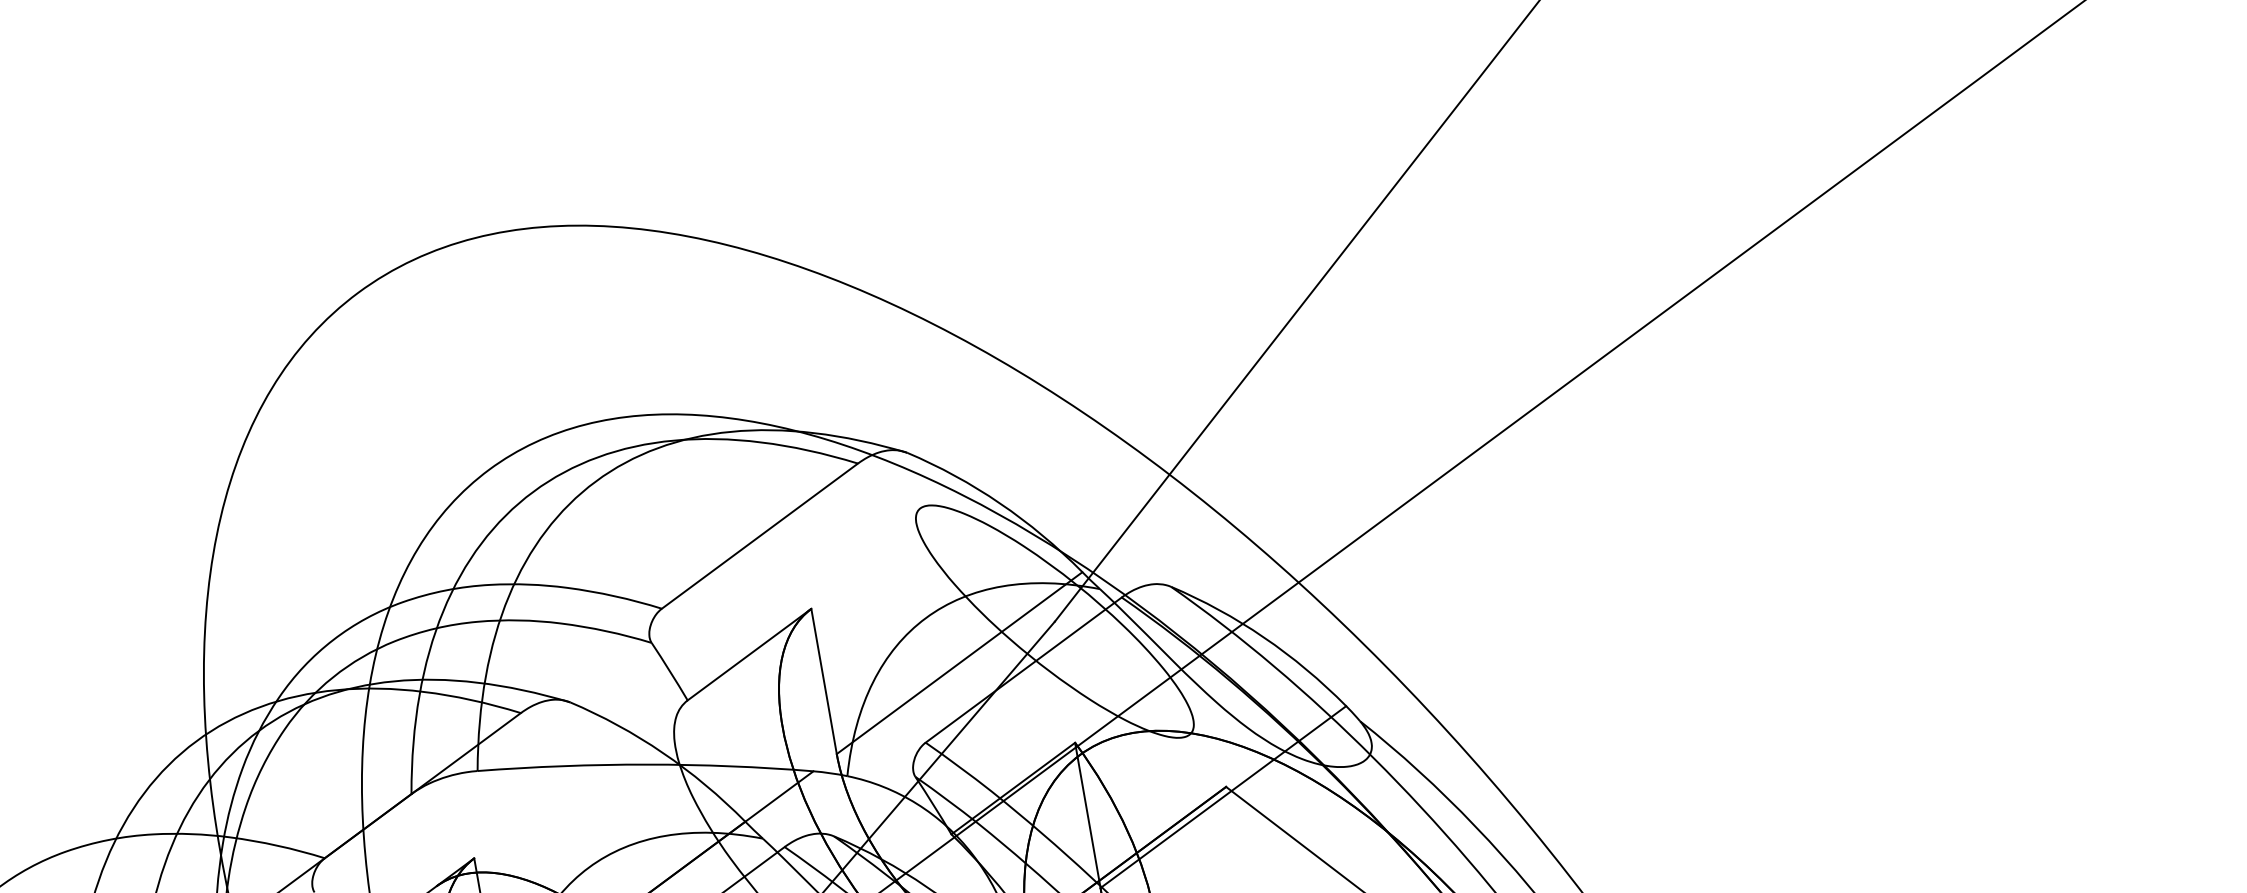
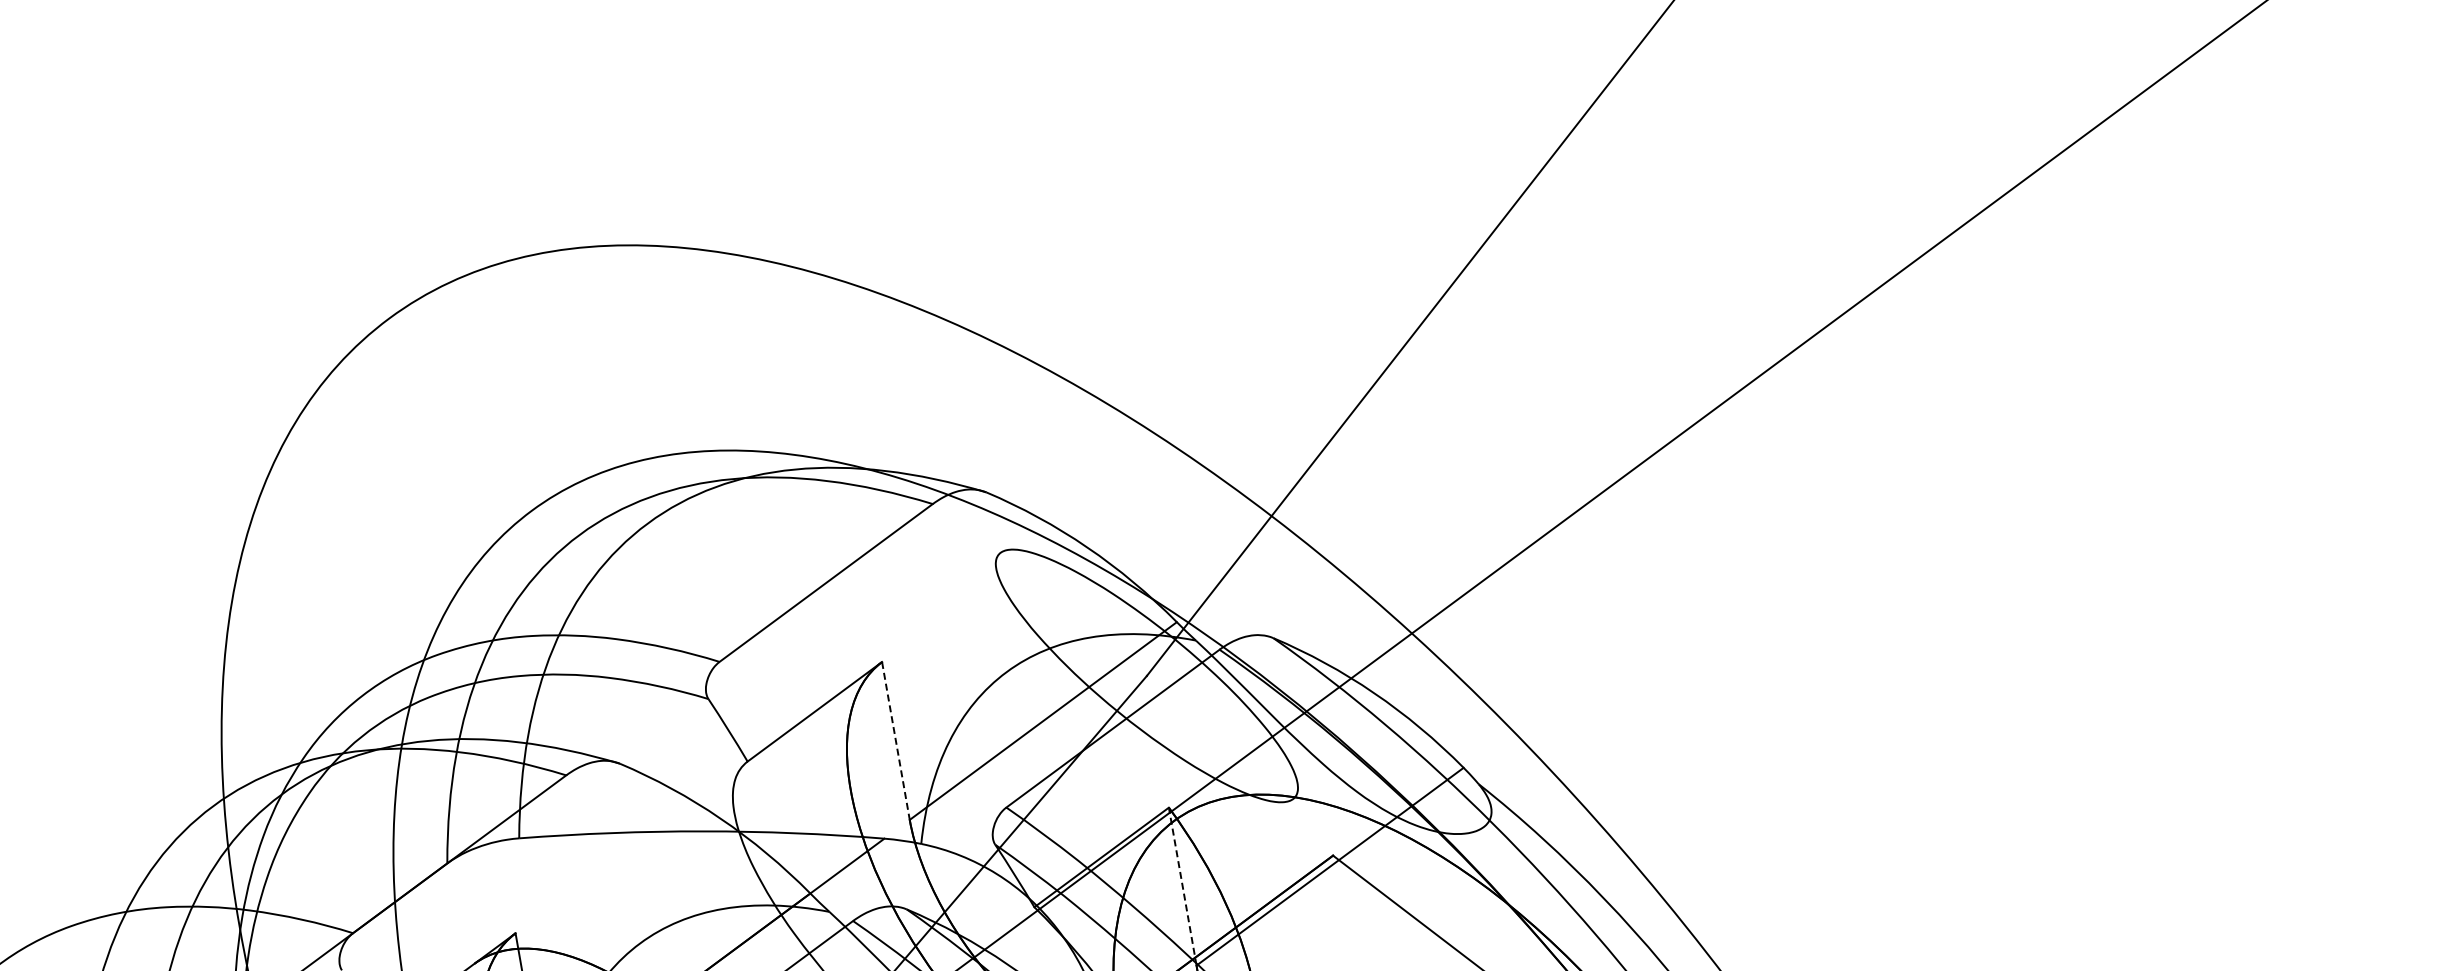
line: (824, 681) -> (896, 741), solid -> dashed
line: (1087, 815) -> (1182, 886), solid -> dashed

